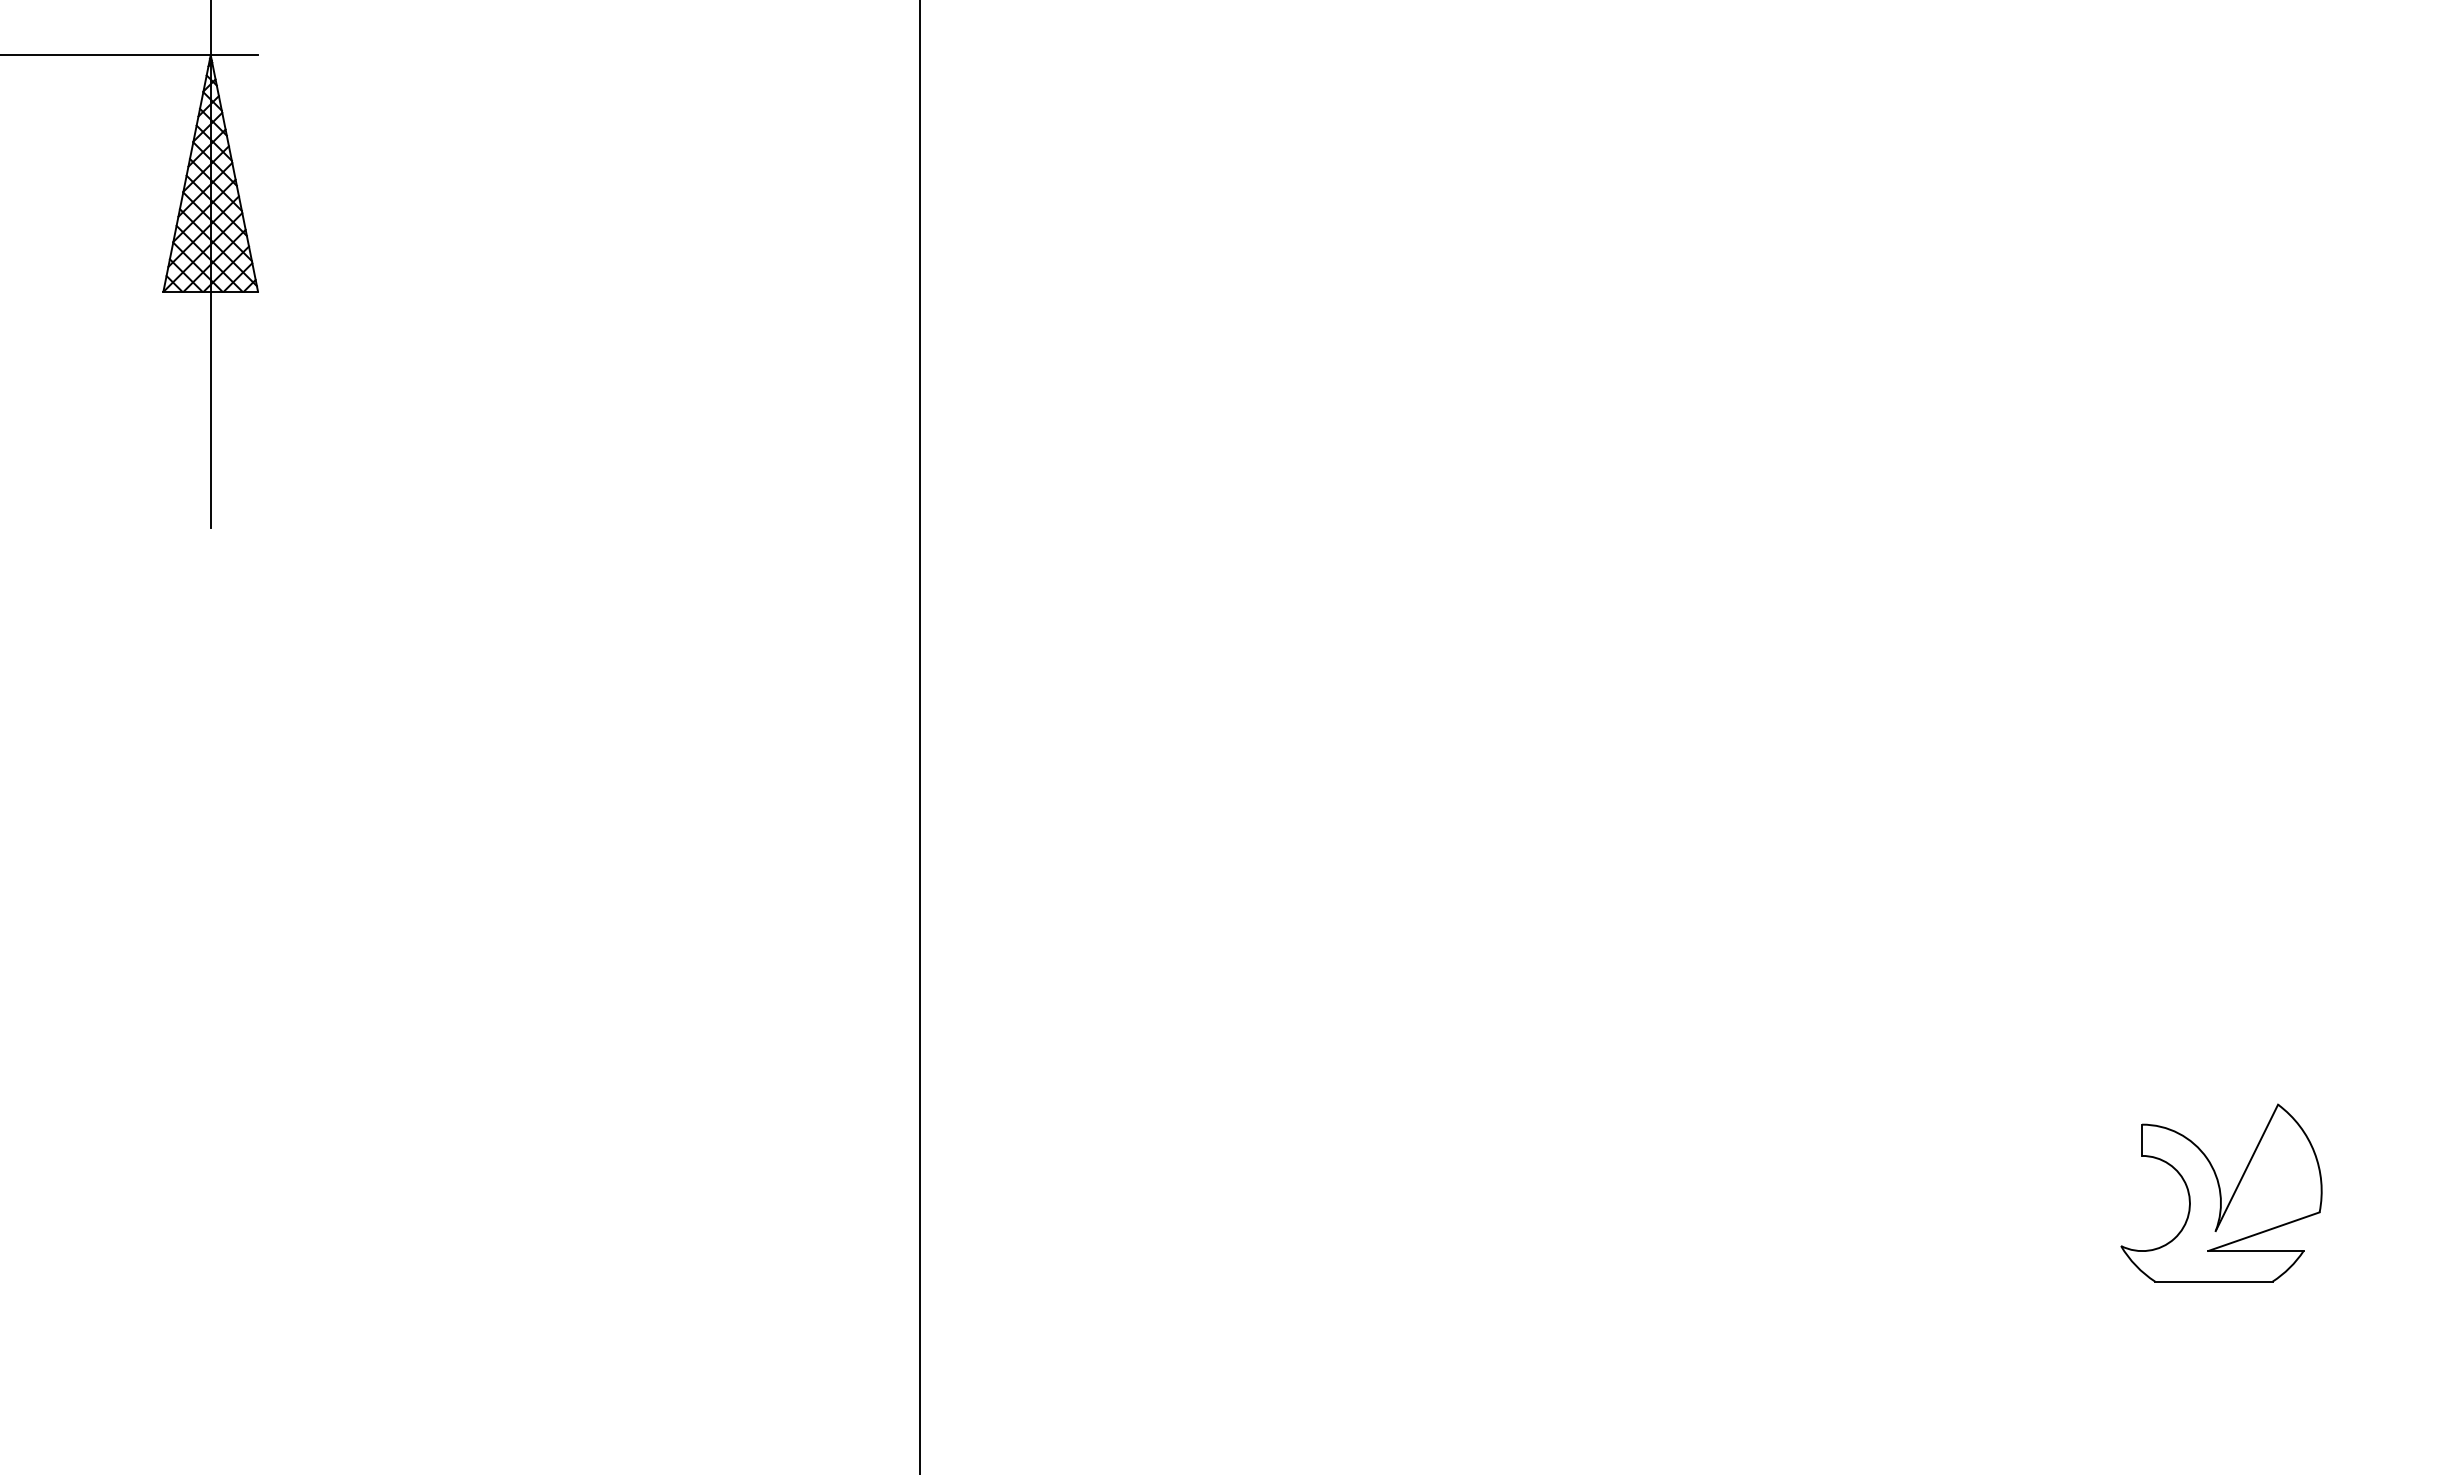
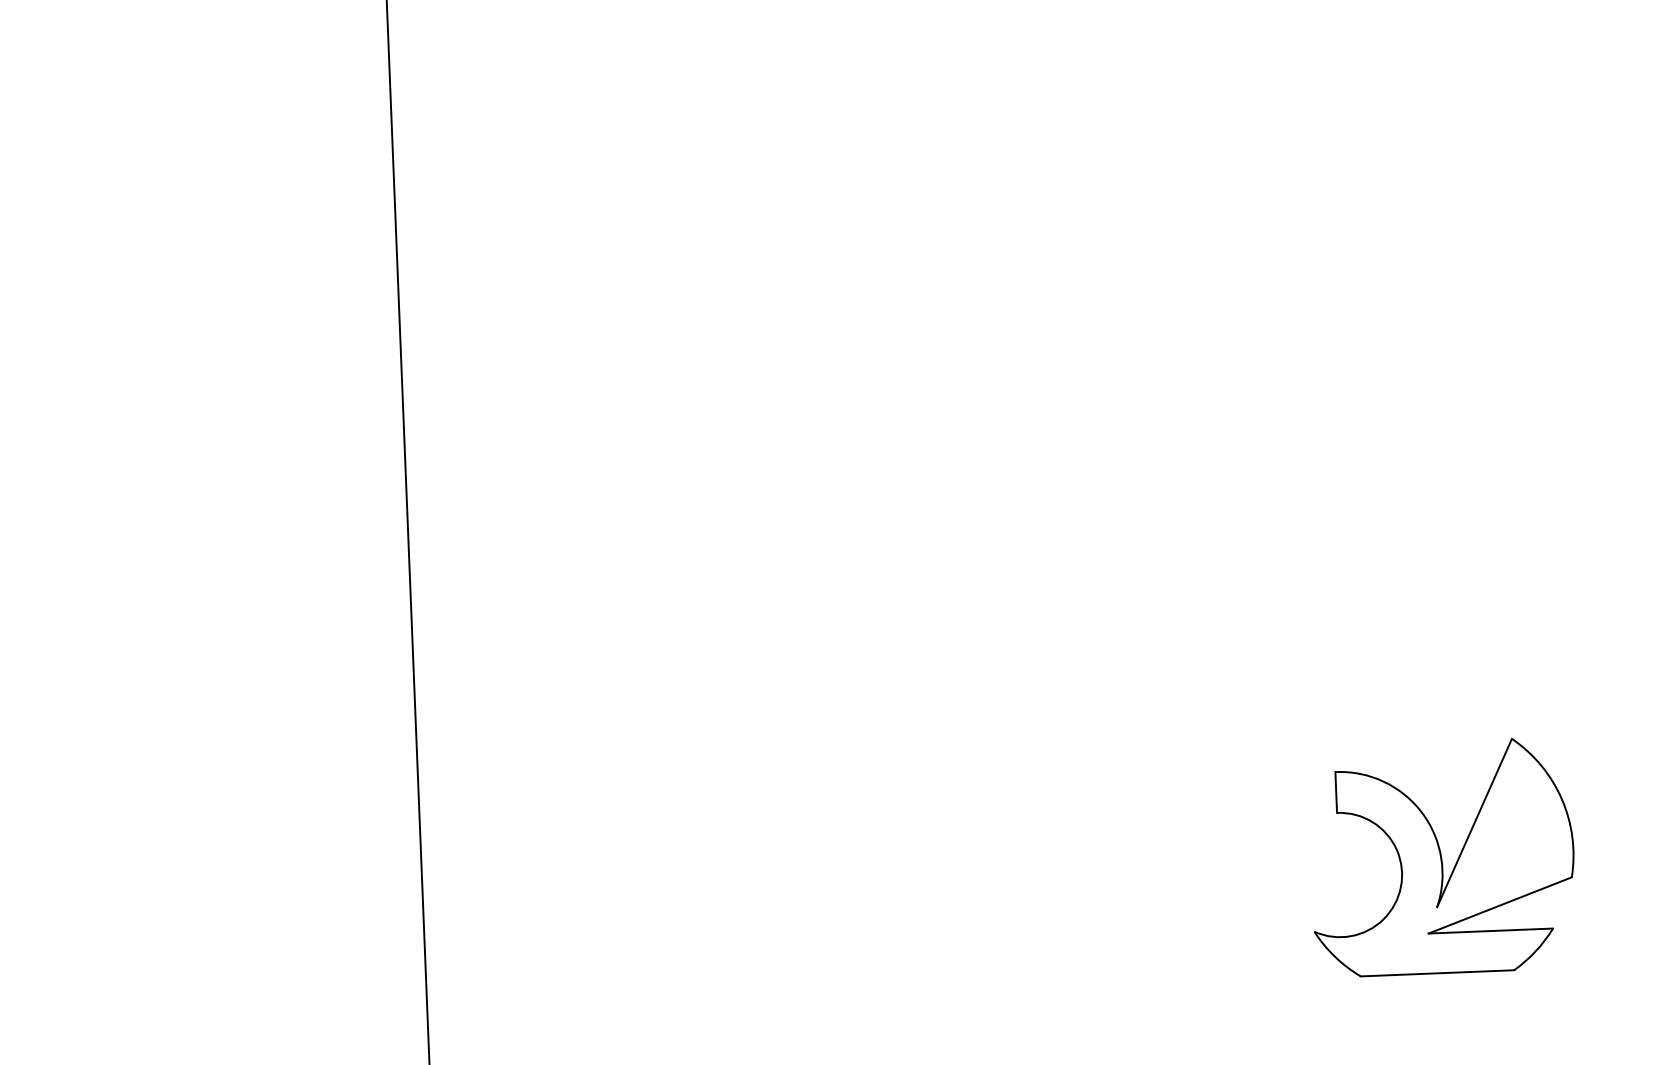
part: (2221, 1192) -> (1442, 856), size x1.67

